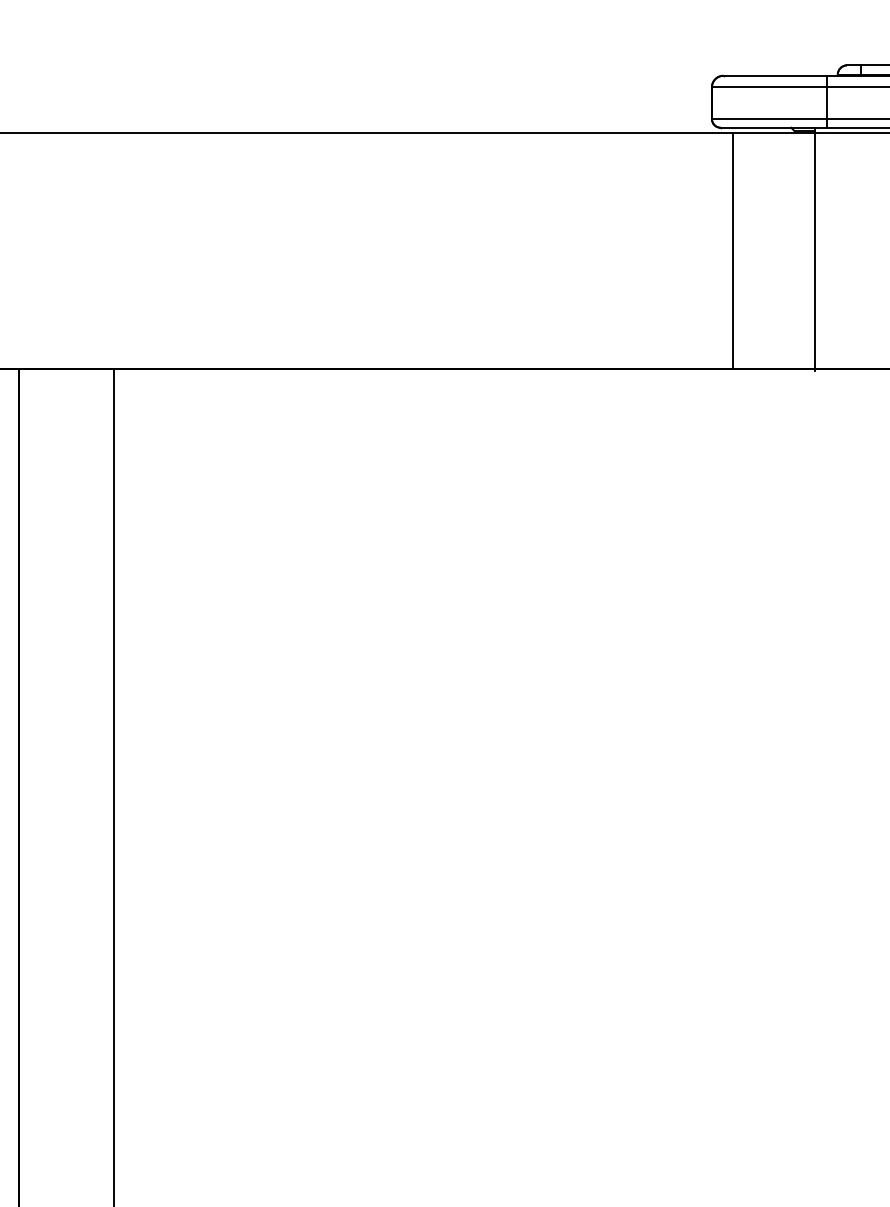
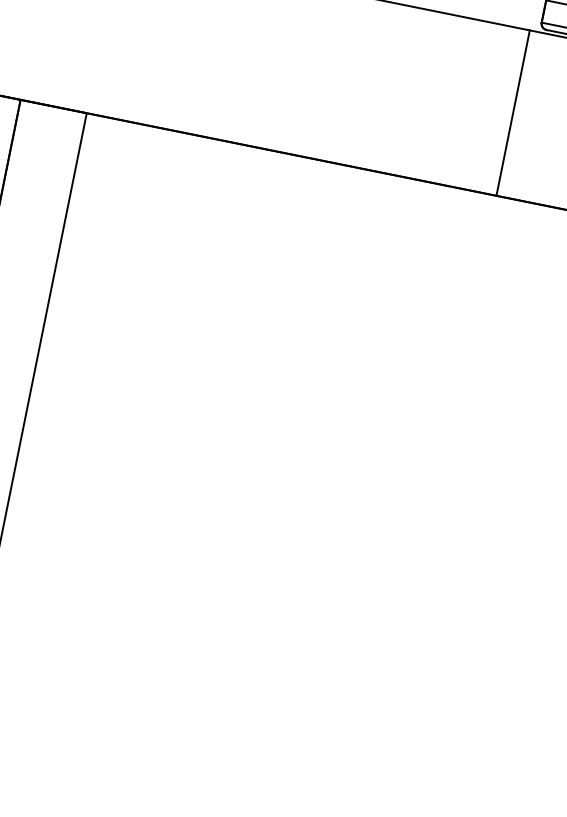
line: (732, 250) -> (512, 112), moved

